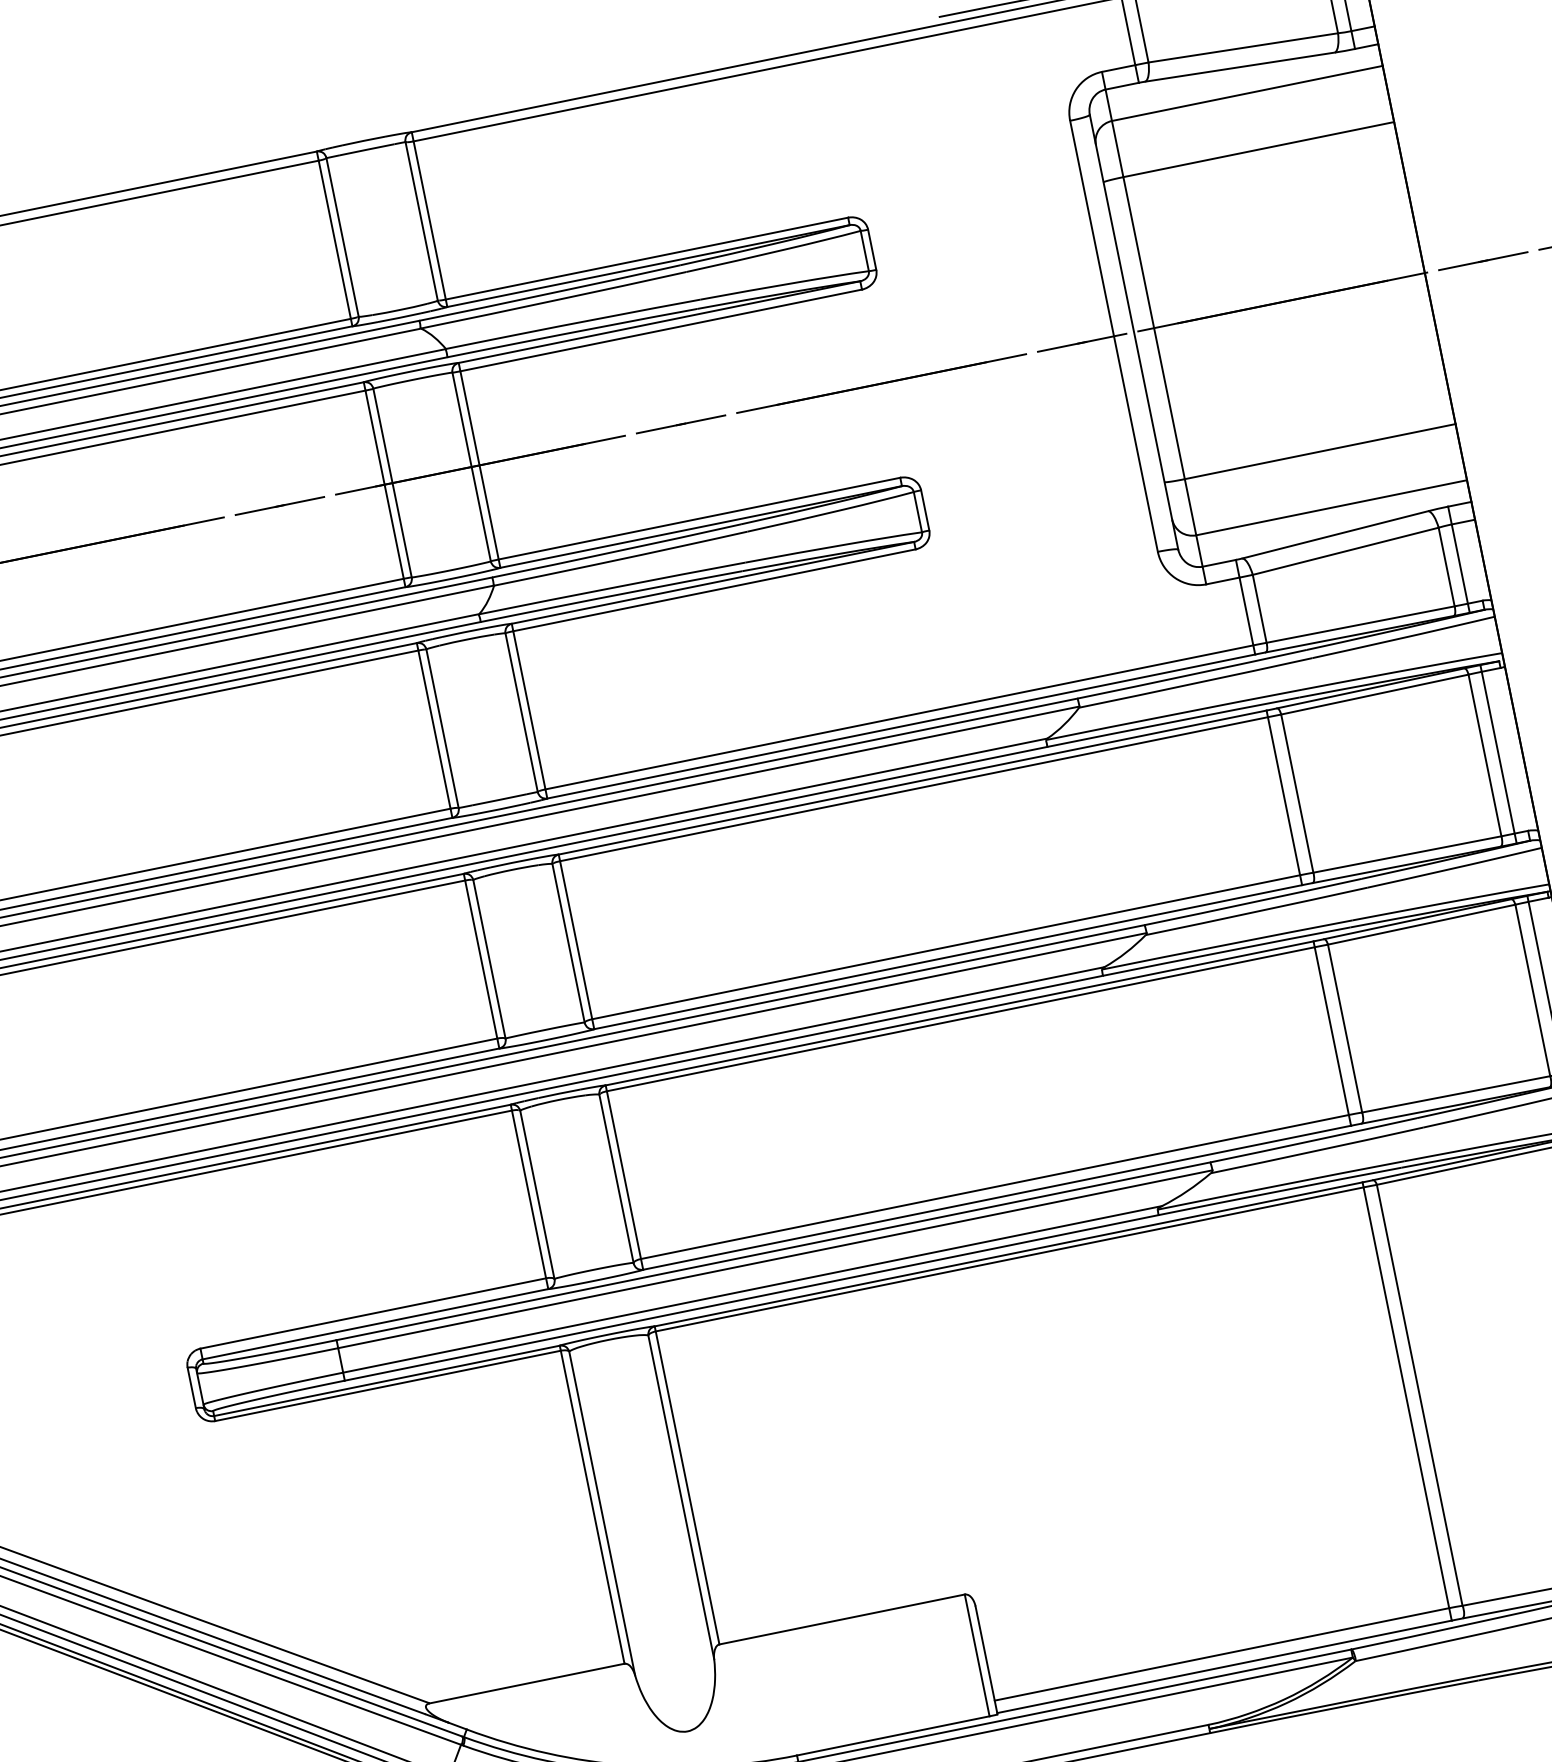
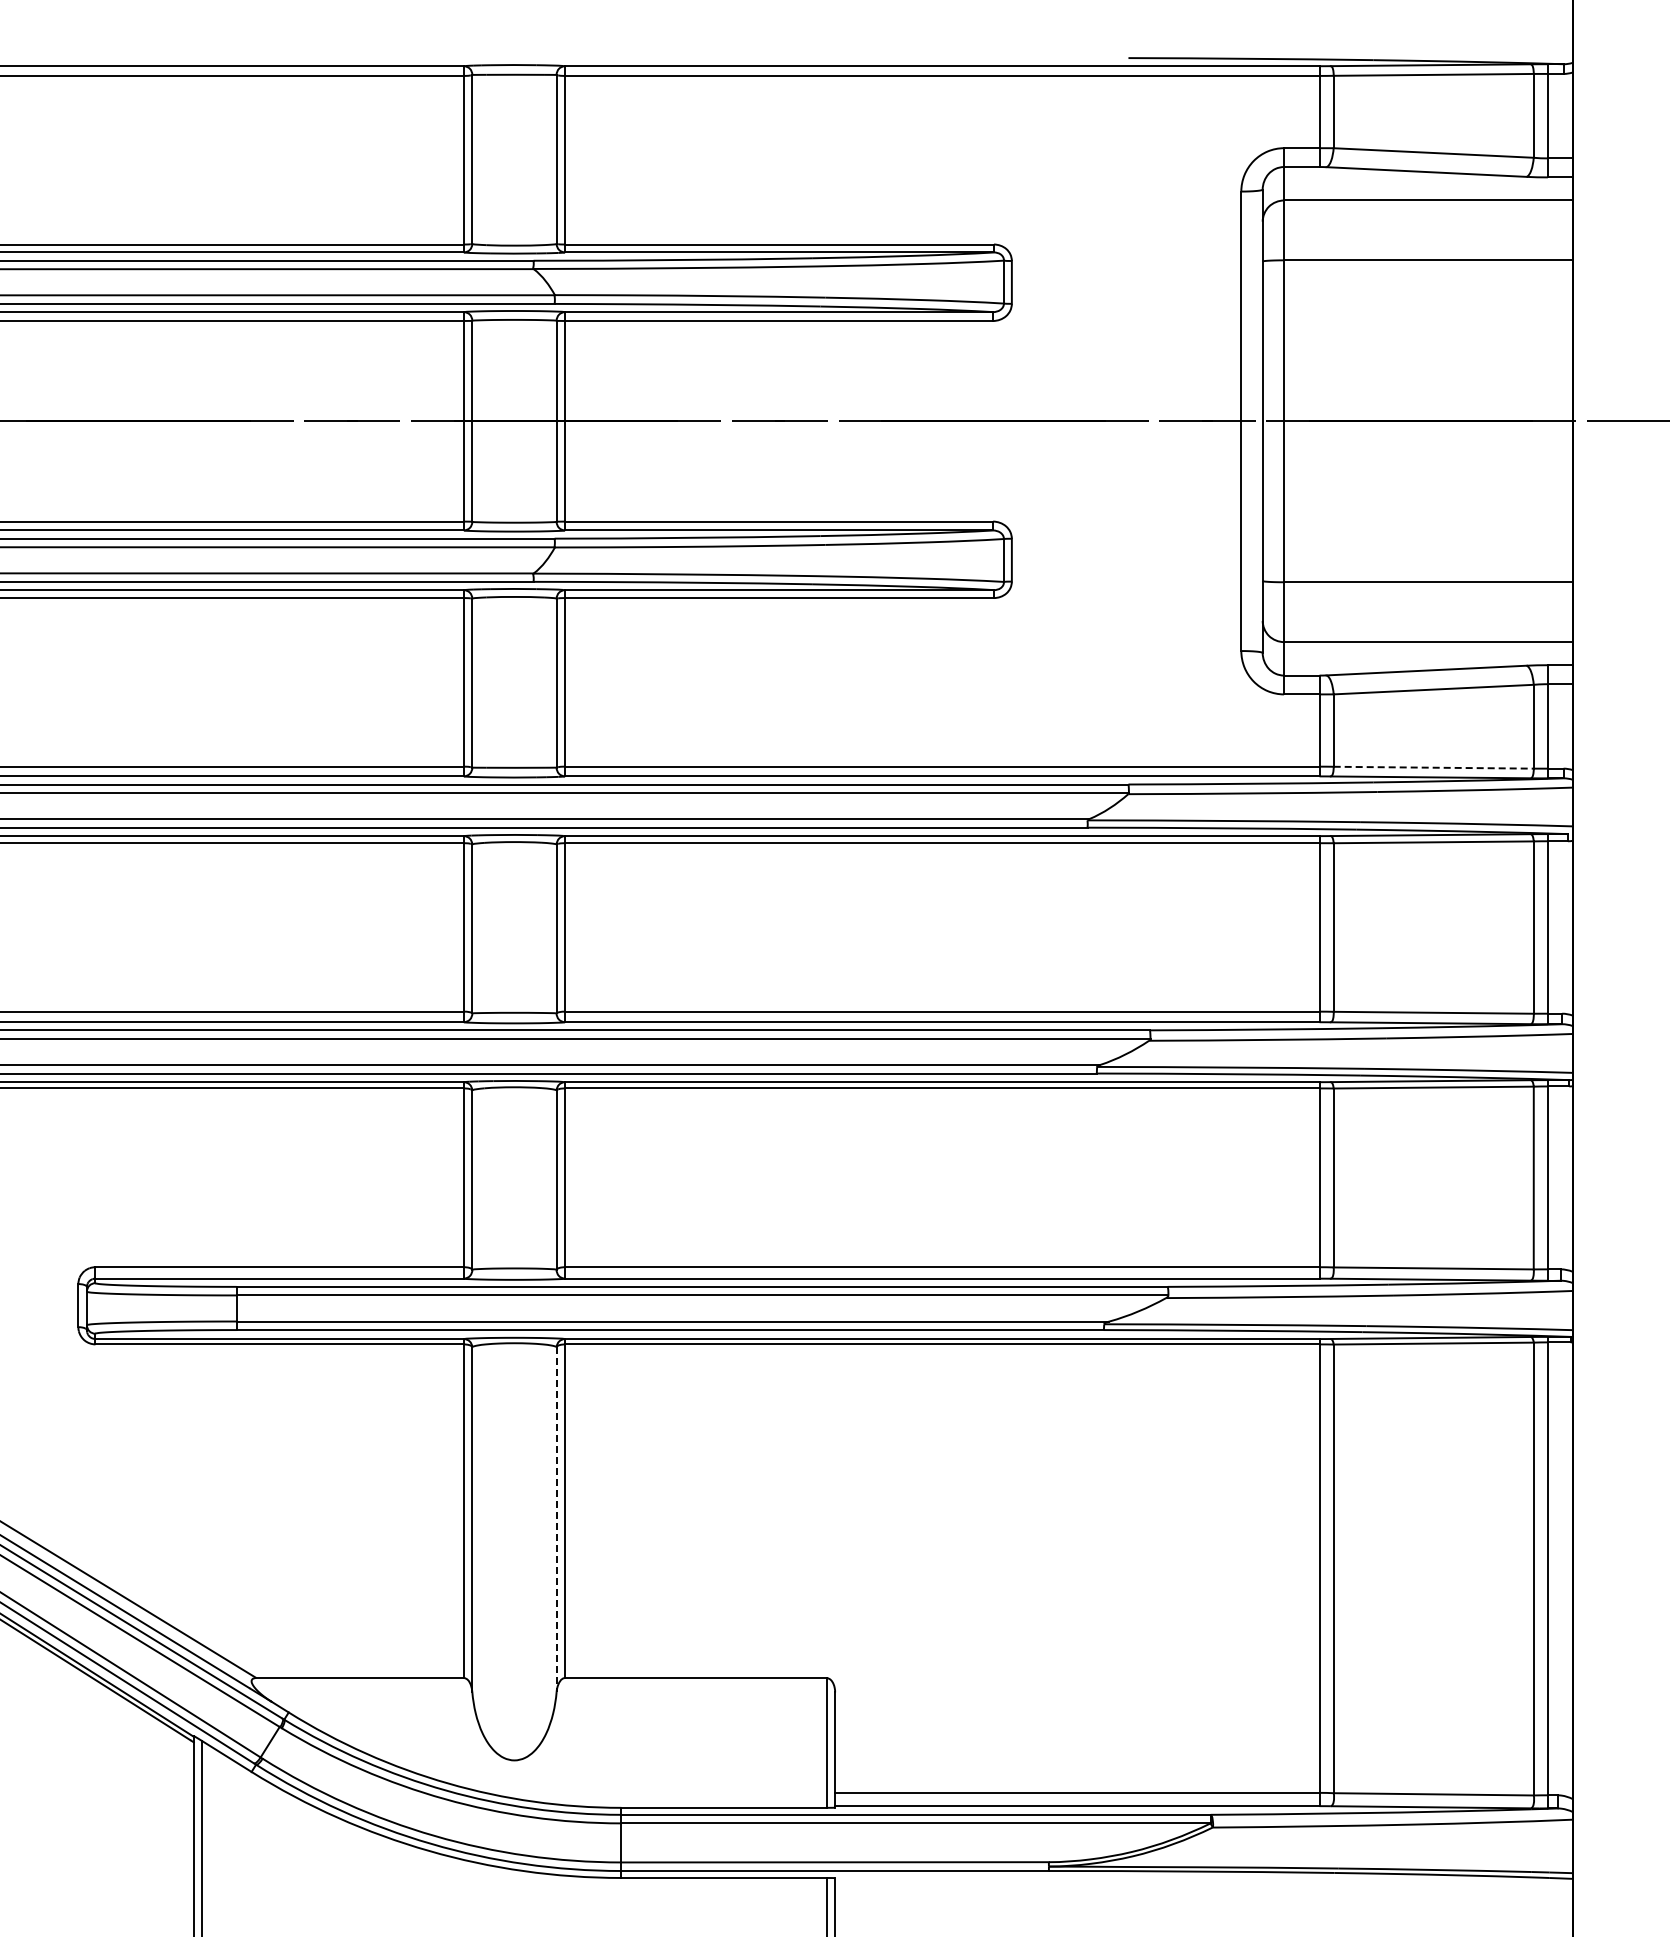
line: (1361, 624) -> (1434, 767), solid -> dashed
line: (681, 1498) -> (556, 1520), solid -> dashed

